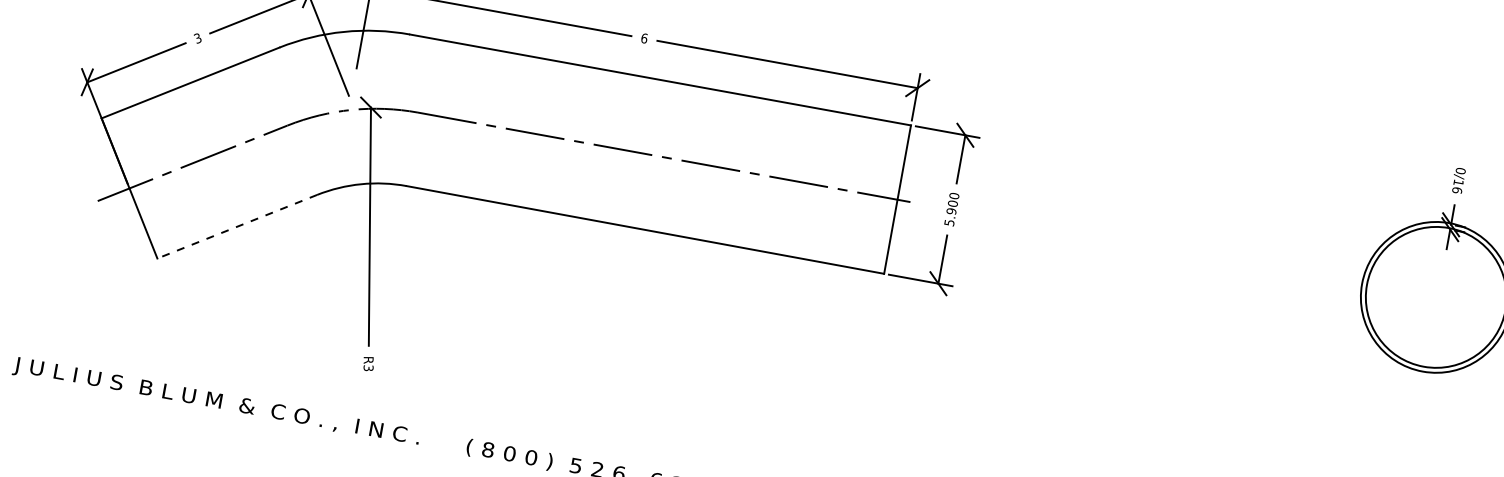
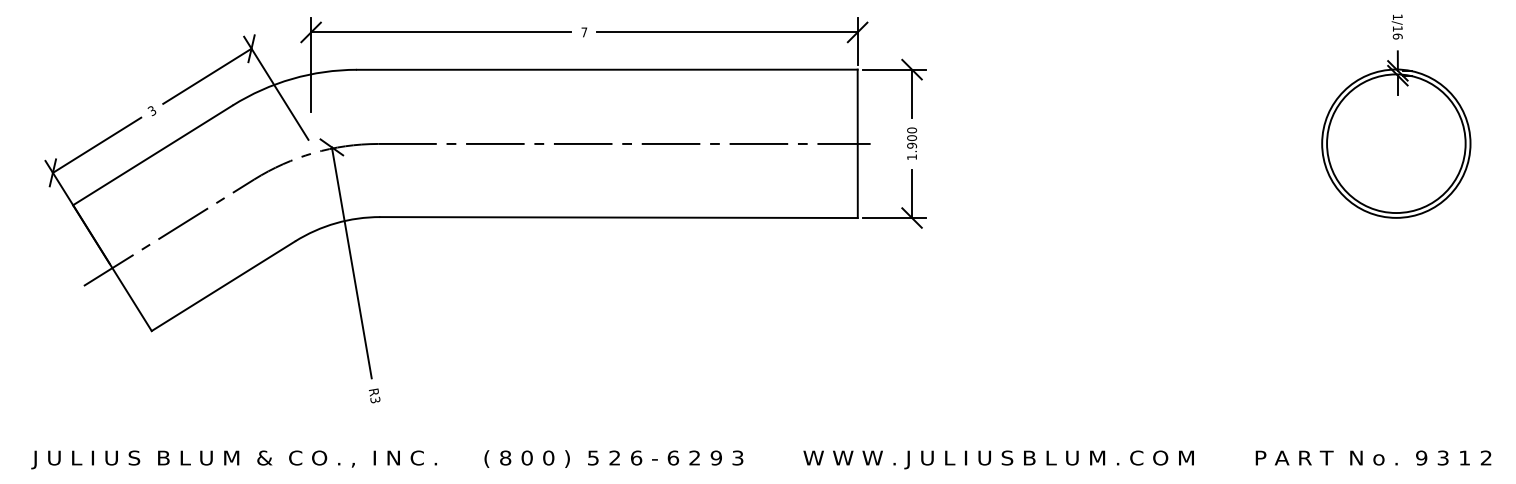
text: (644, 38) -> (584, 32), 6 -> 7
text: (1460, 171) -> (1397, 17), 0/16 -> 1/16
text: (949, 223) -> (912, 157), 5.900 -> 1.900
line: (237, 227) -> (223, 286), dashed -> solid

